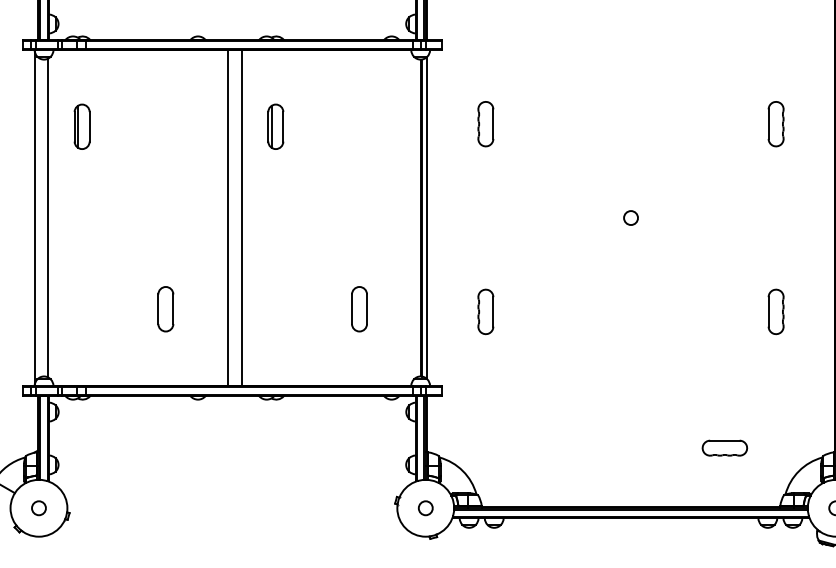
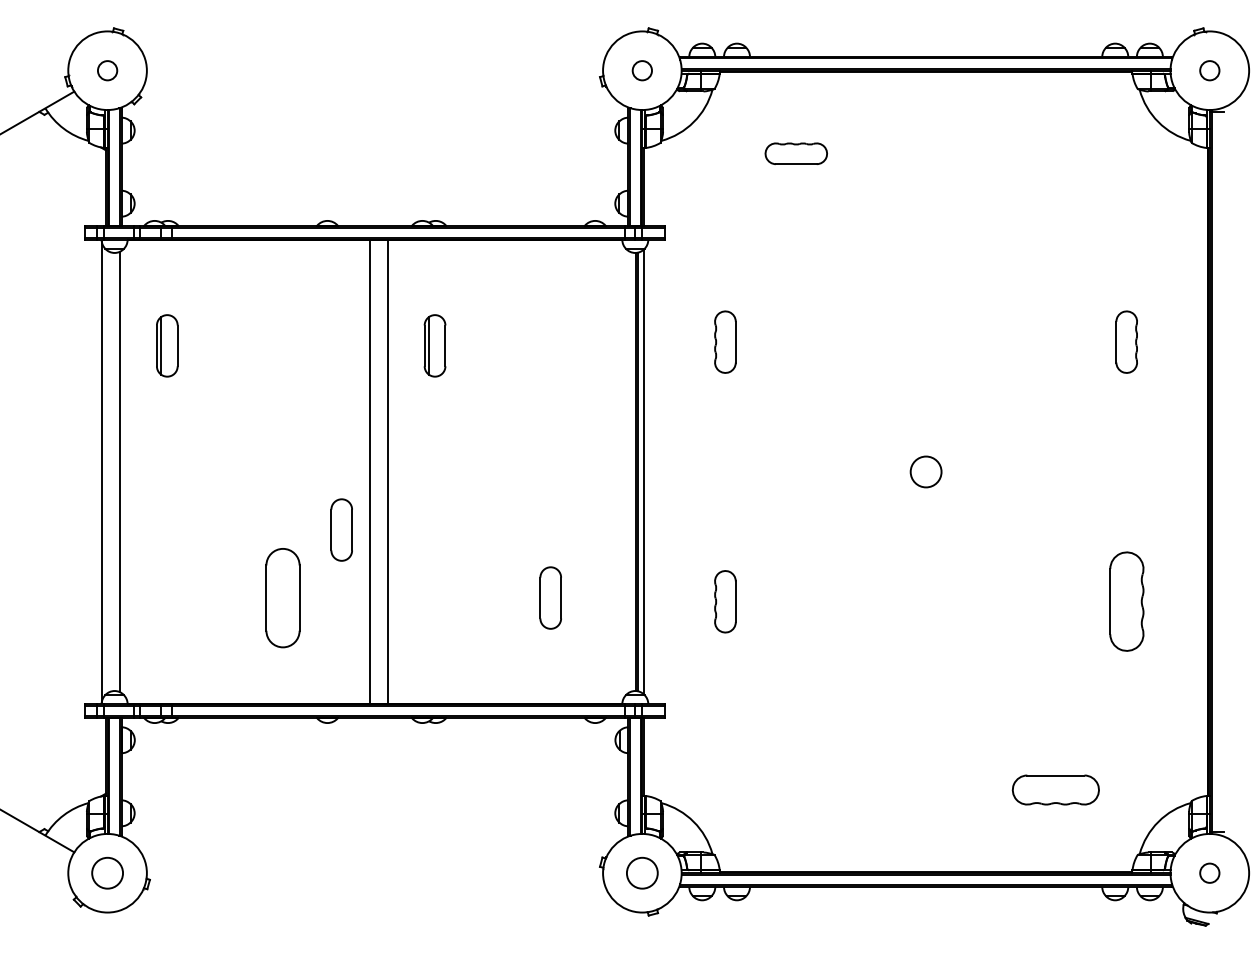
circle: (630, 217) -> (925, 471), size x1.6
part: (208, 259) -> (341, 529), added
part: (165, 308) -> (282, 597), size x1.6
part: (775, 311) -> (1126, 601), size x1.6
part: (724, 448) -> (1055, 790), size x1.4
circle: (38, 507) -> (107, 872), size x1.6
circle: (425, 507) -> (642, 872), size x1.6

